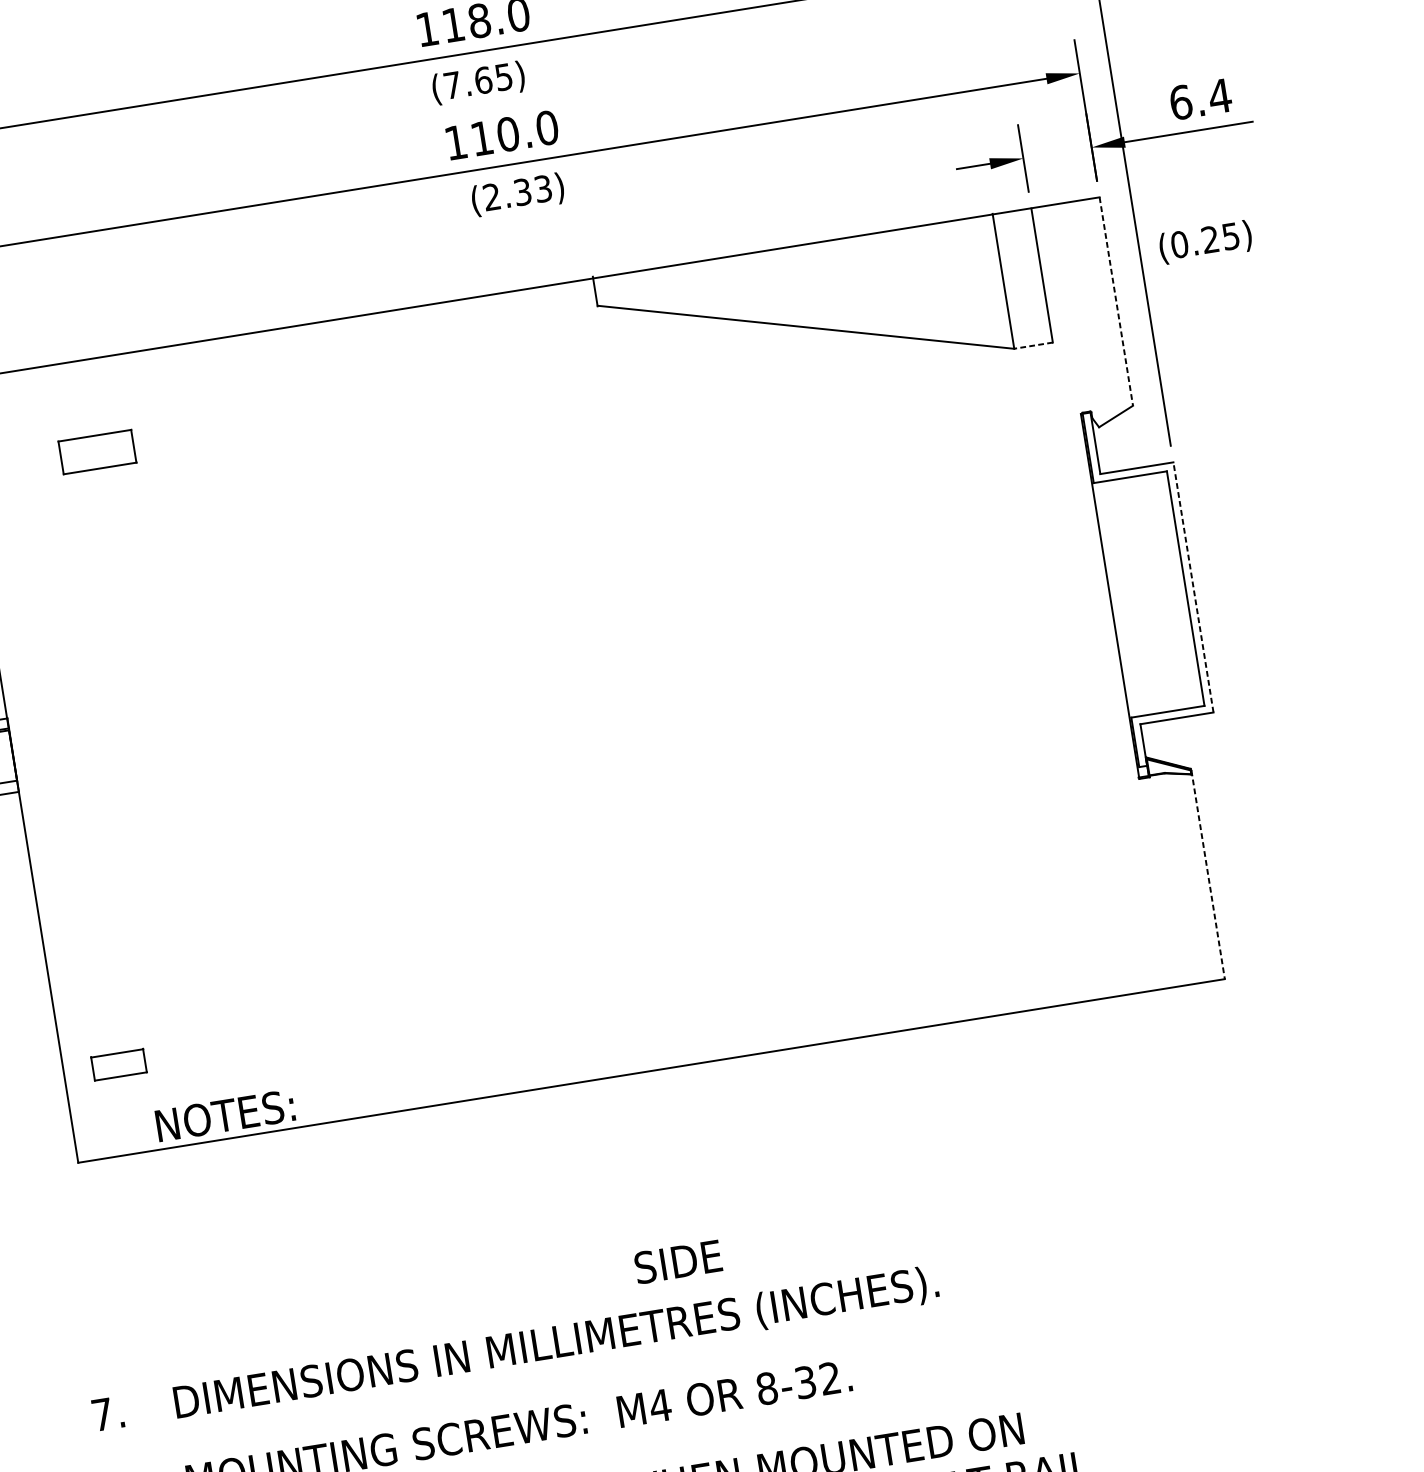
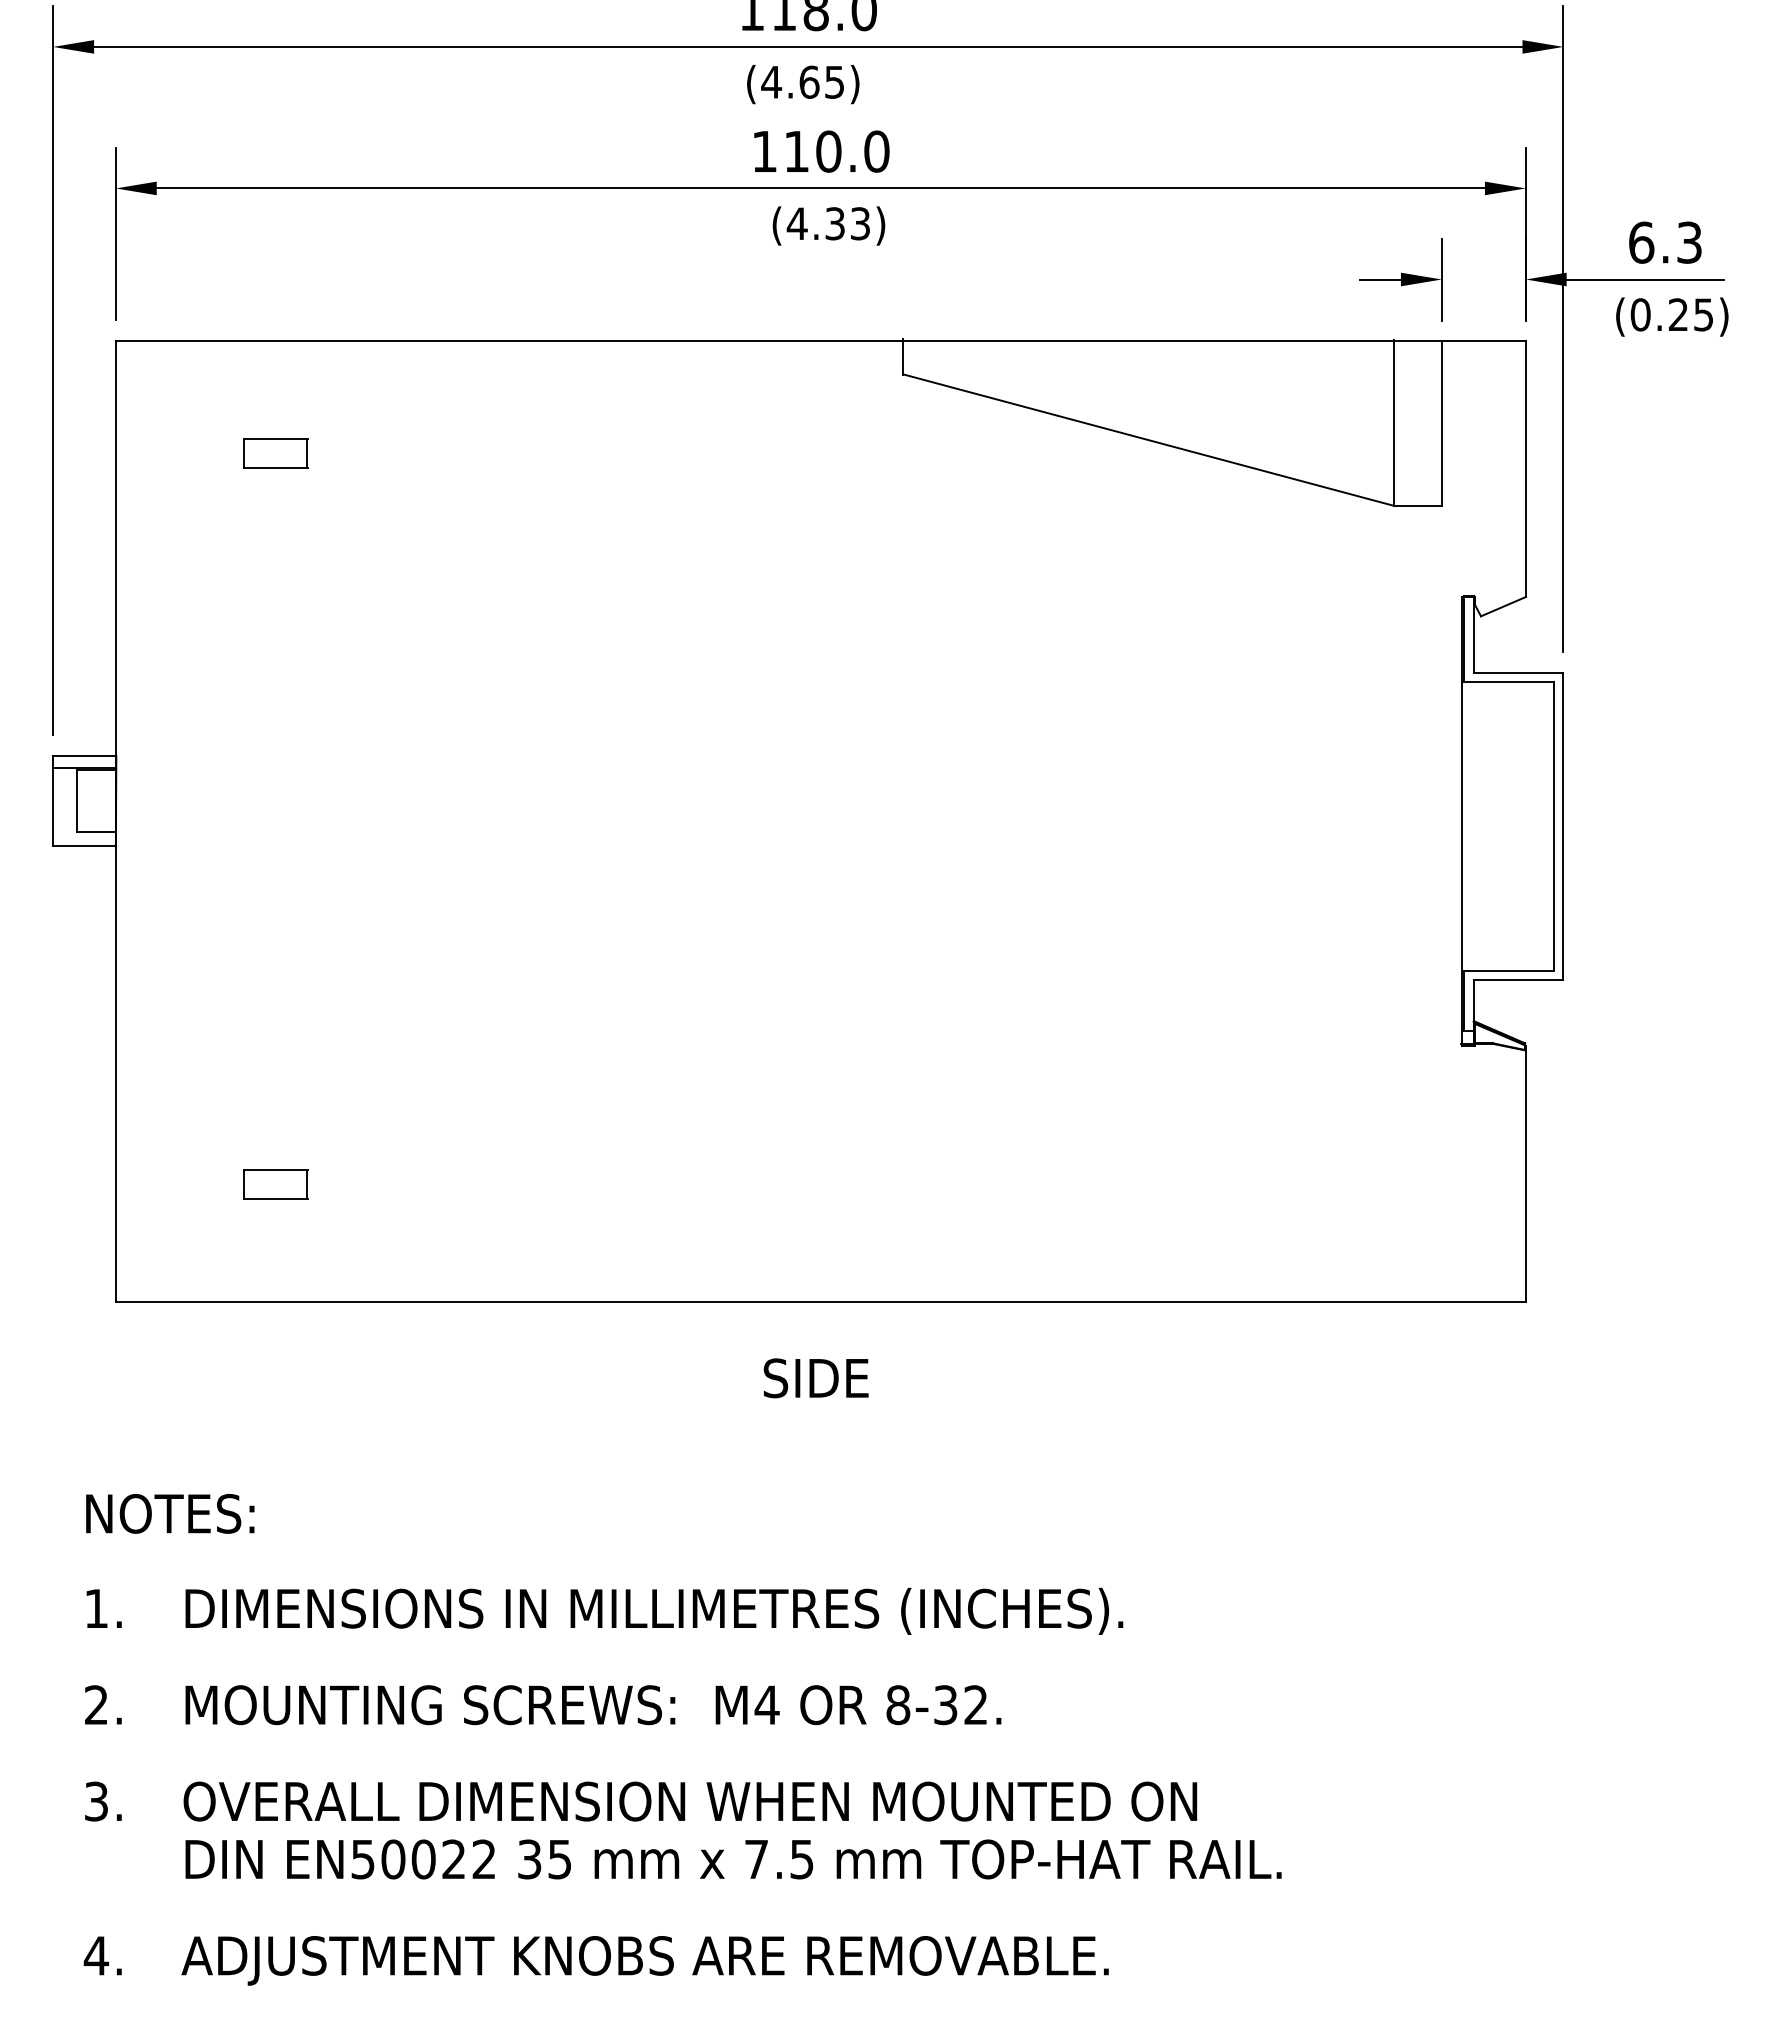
text: (452, 85) -> (771, 82), (7.65) -> (4.65)
text: (1219, 96) -> (1689, 242), 6.4 -> 6.3
text: (491, 196) -> (796, 223), (2.33) -> (4.33)
text: (1205, 241) -> (1672, 316), moved
line: (1116, 302) -> (1525, 469), dashed -> solid
line: (1033, 345) -> (1418, 505), dashed -> solid
part: (97, 451) -> (275, 453), size x0.71
line: (1193, 587) -> (1563, 826), dashed -> solid
line: (1207, 875) -> (1525, 1174), dashed -> solid
part: (118, 1064) -> (275, 1184), moved
text: (225, 1115) -> (170, 1513), moved
text: (677, 1262) -> (815, 1378), moved
text: (102, 1414) -> (96, 1608), 7. -> 1.

